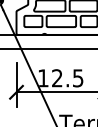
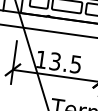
text: (57, 78) -> (55, 61), 12.5 -> 13.5

